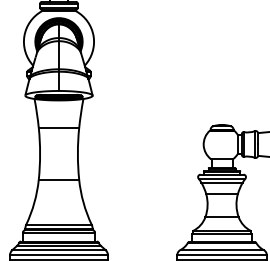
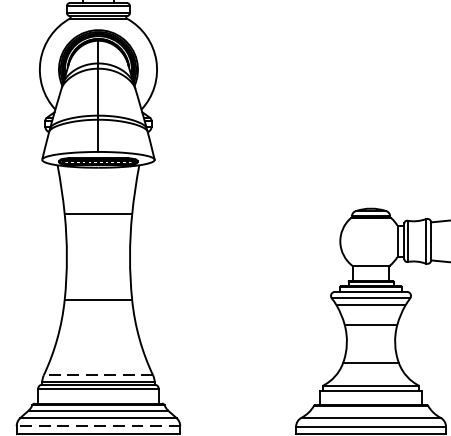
line: (59, 224) -> (99, 375), solid -> dashed
line: (59, 255) -> (99, 426), solid -> dashed

